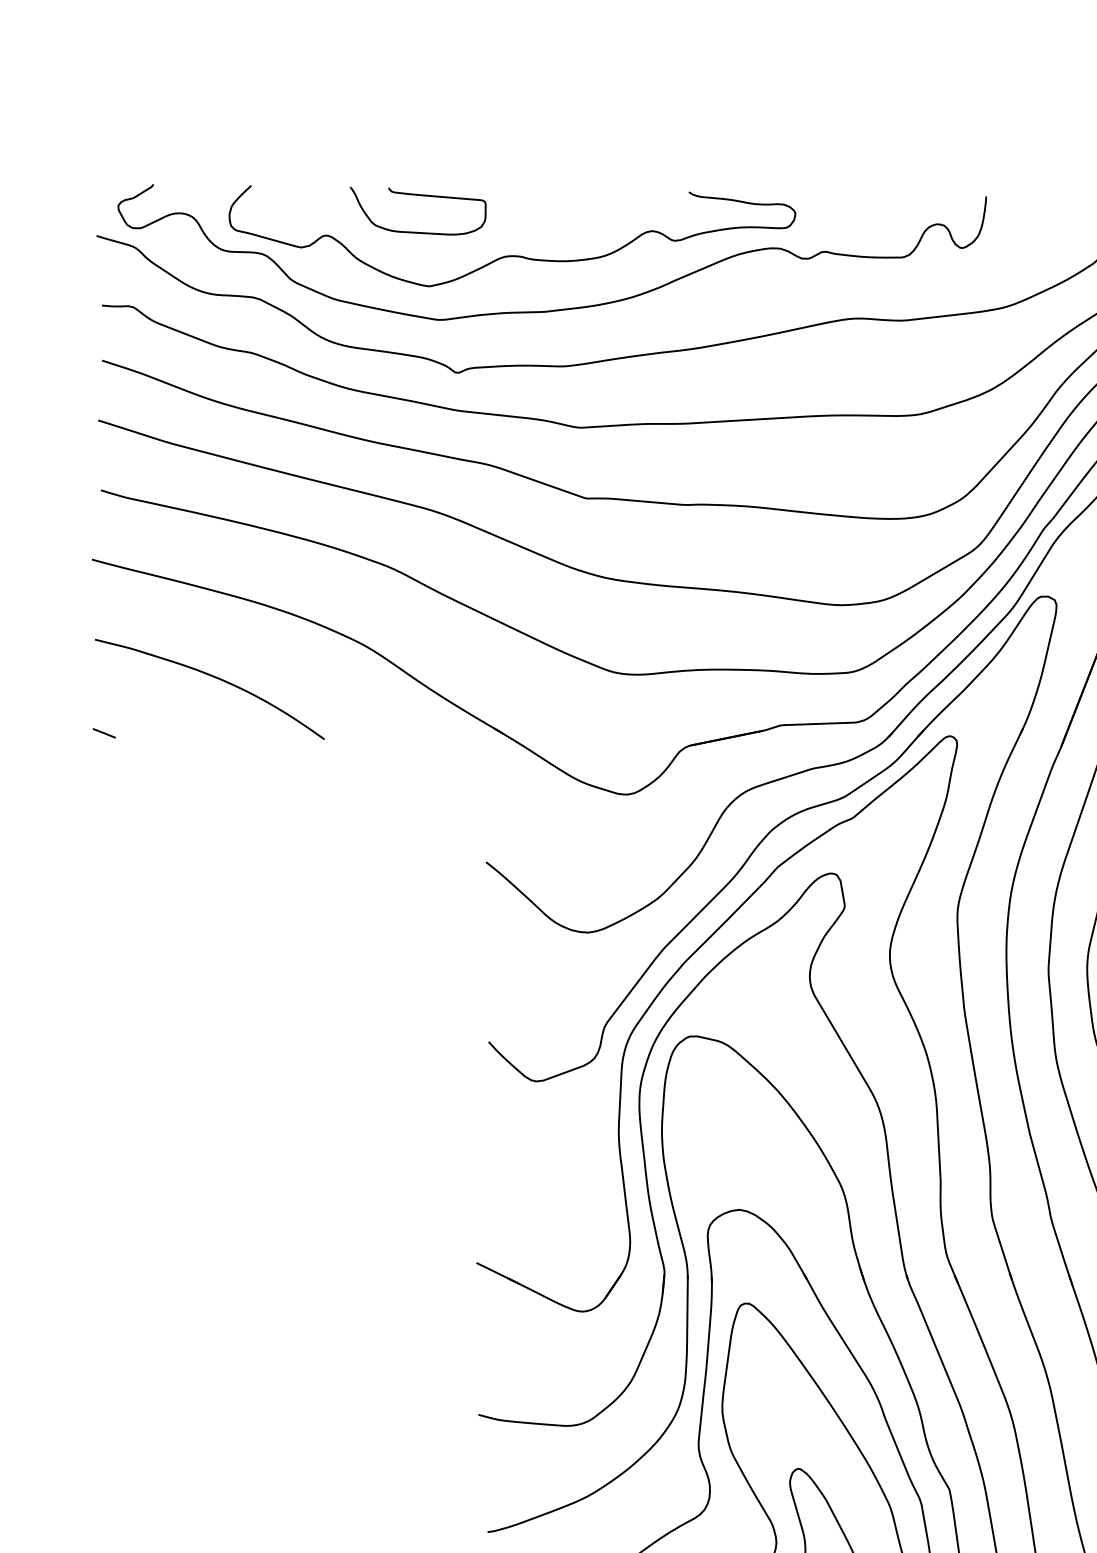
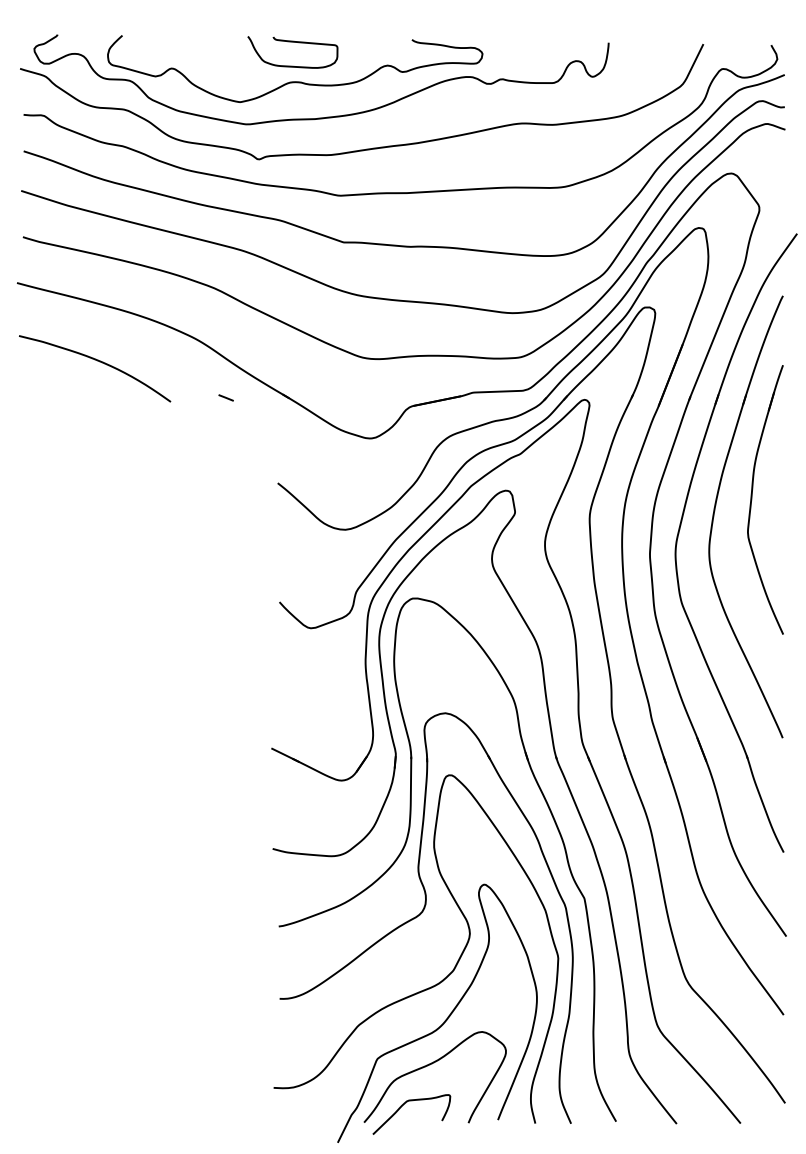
curve: (417, 196) -> (292, 42), moved
line: (103, 732) -> (225, 397), moved

